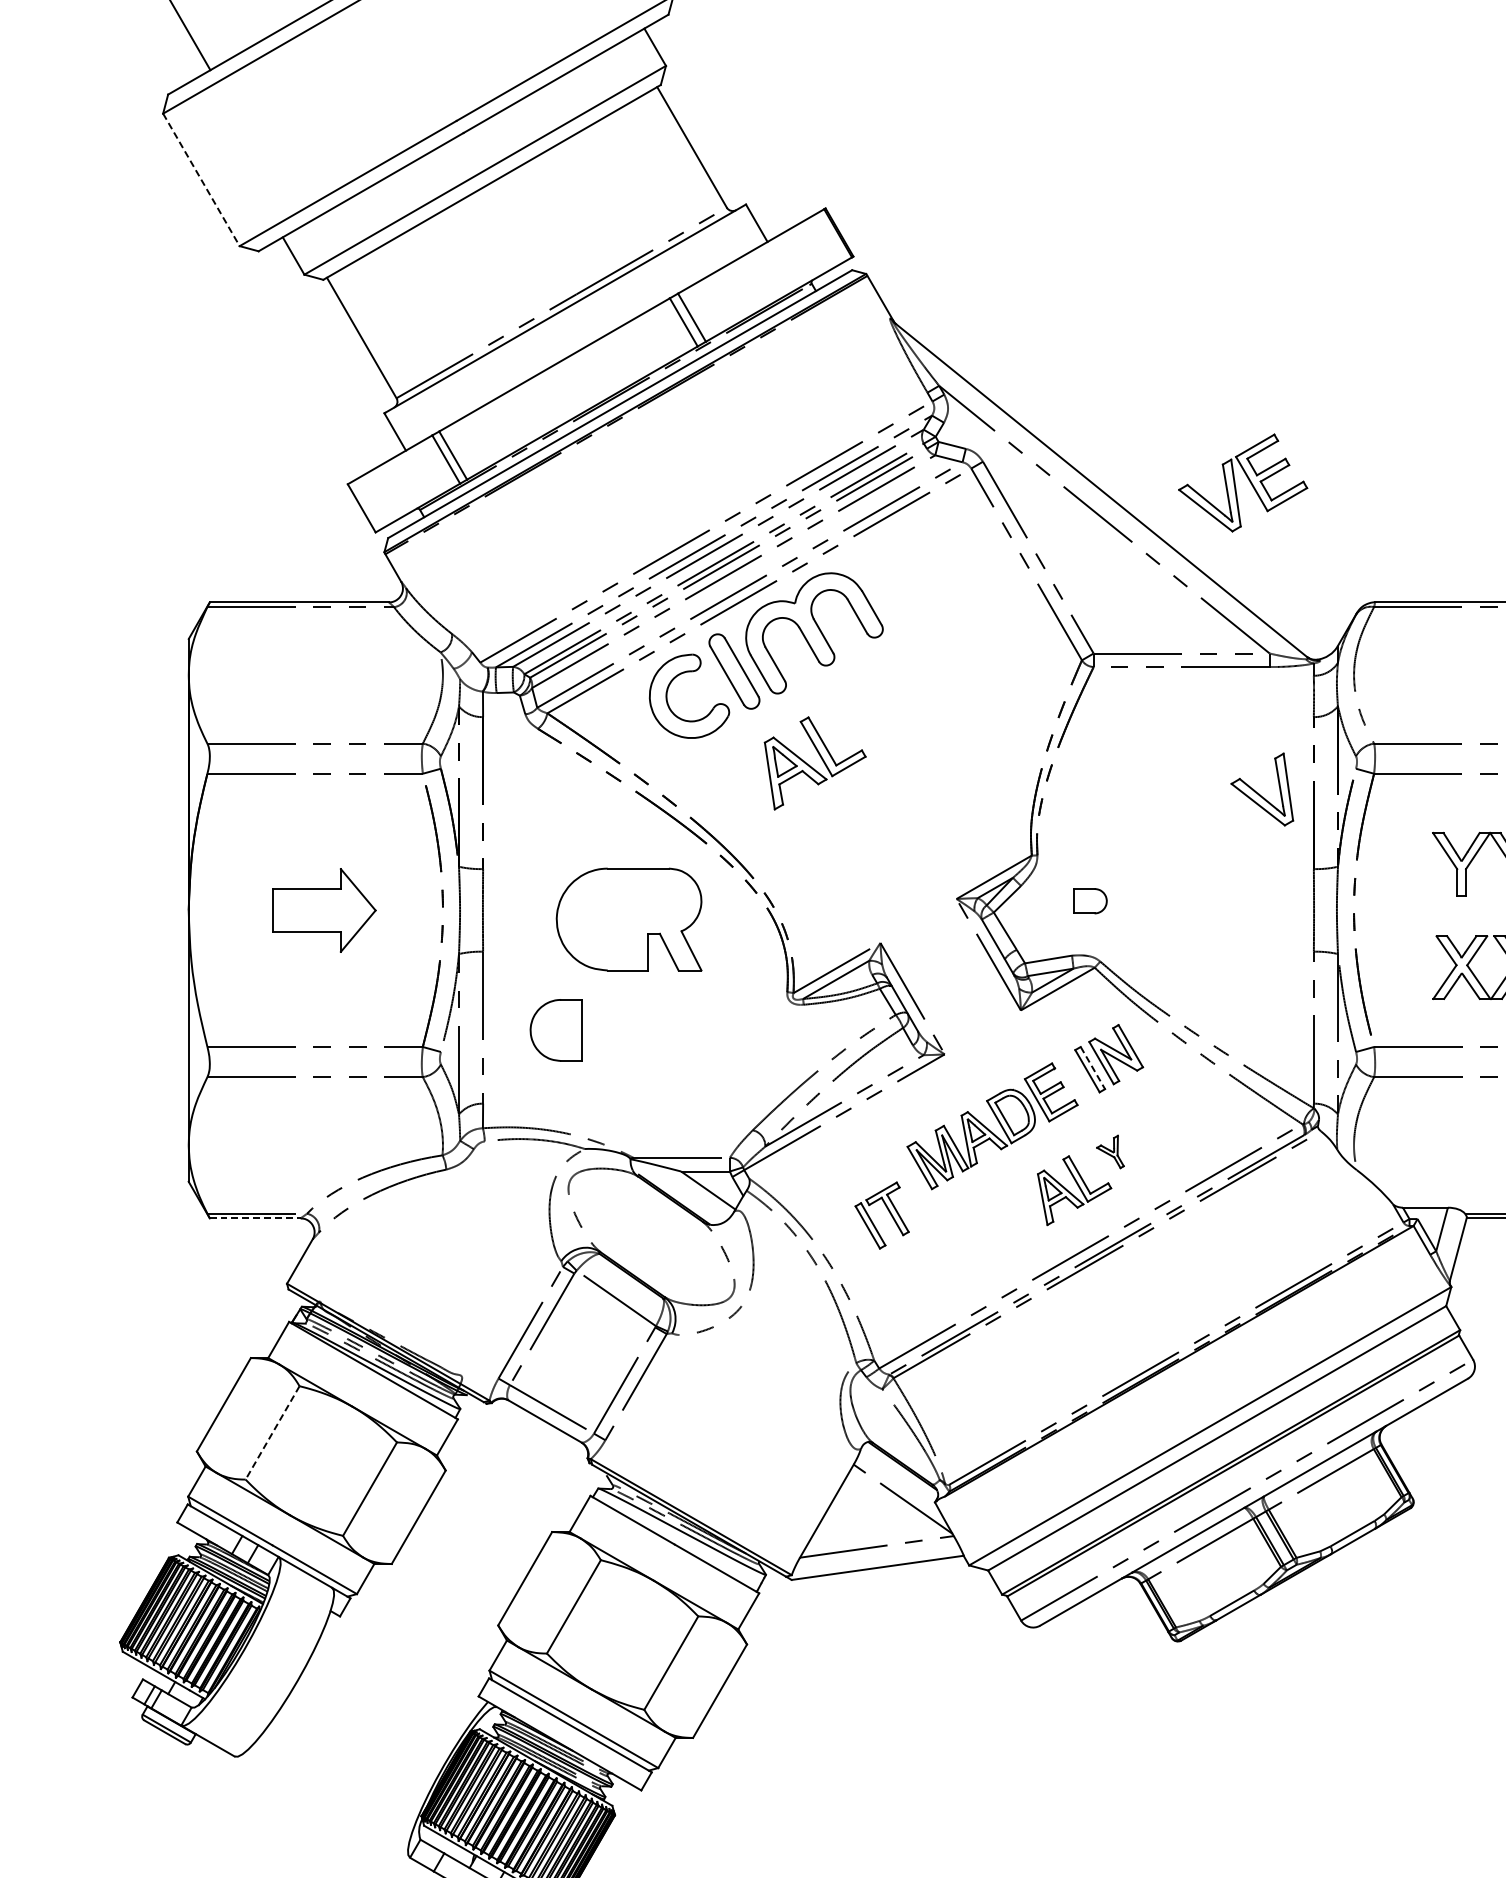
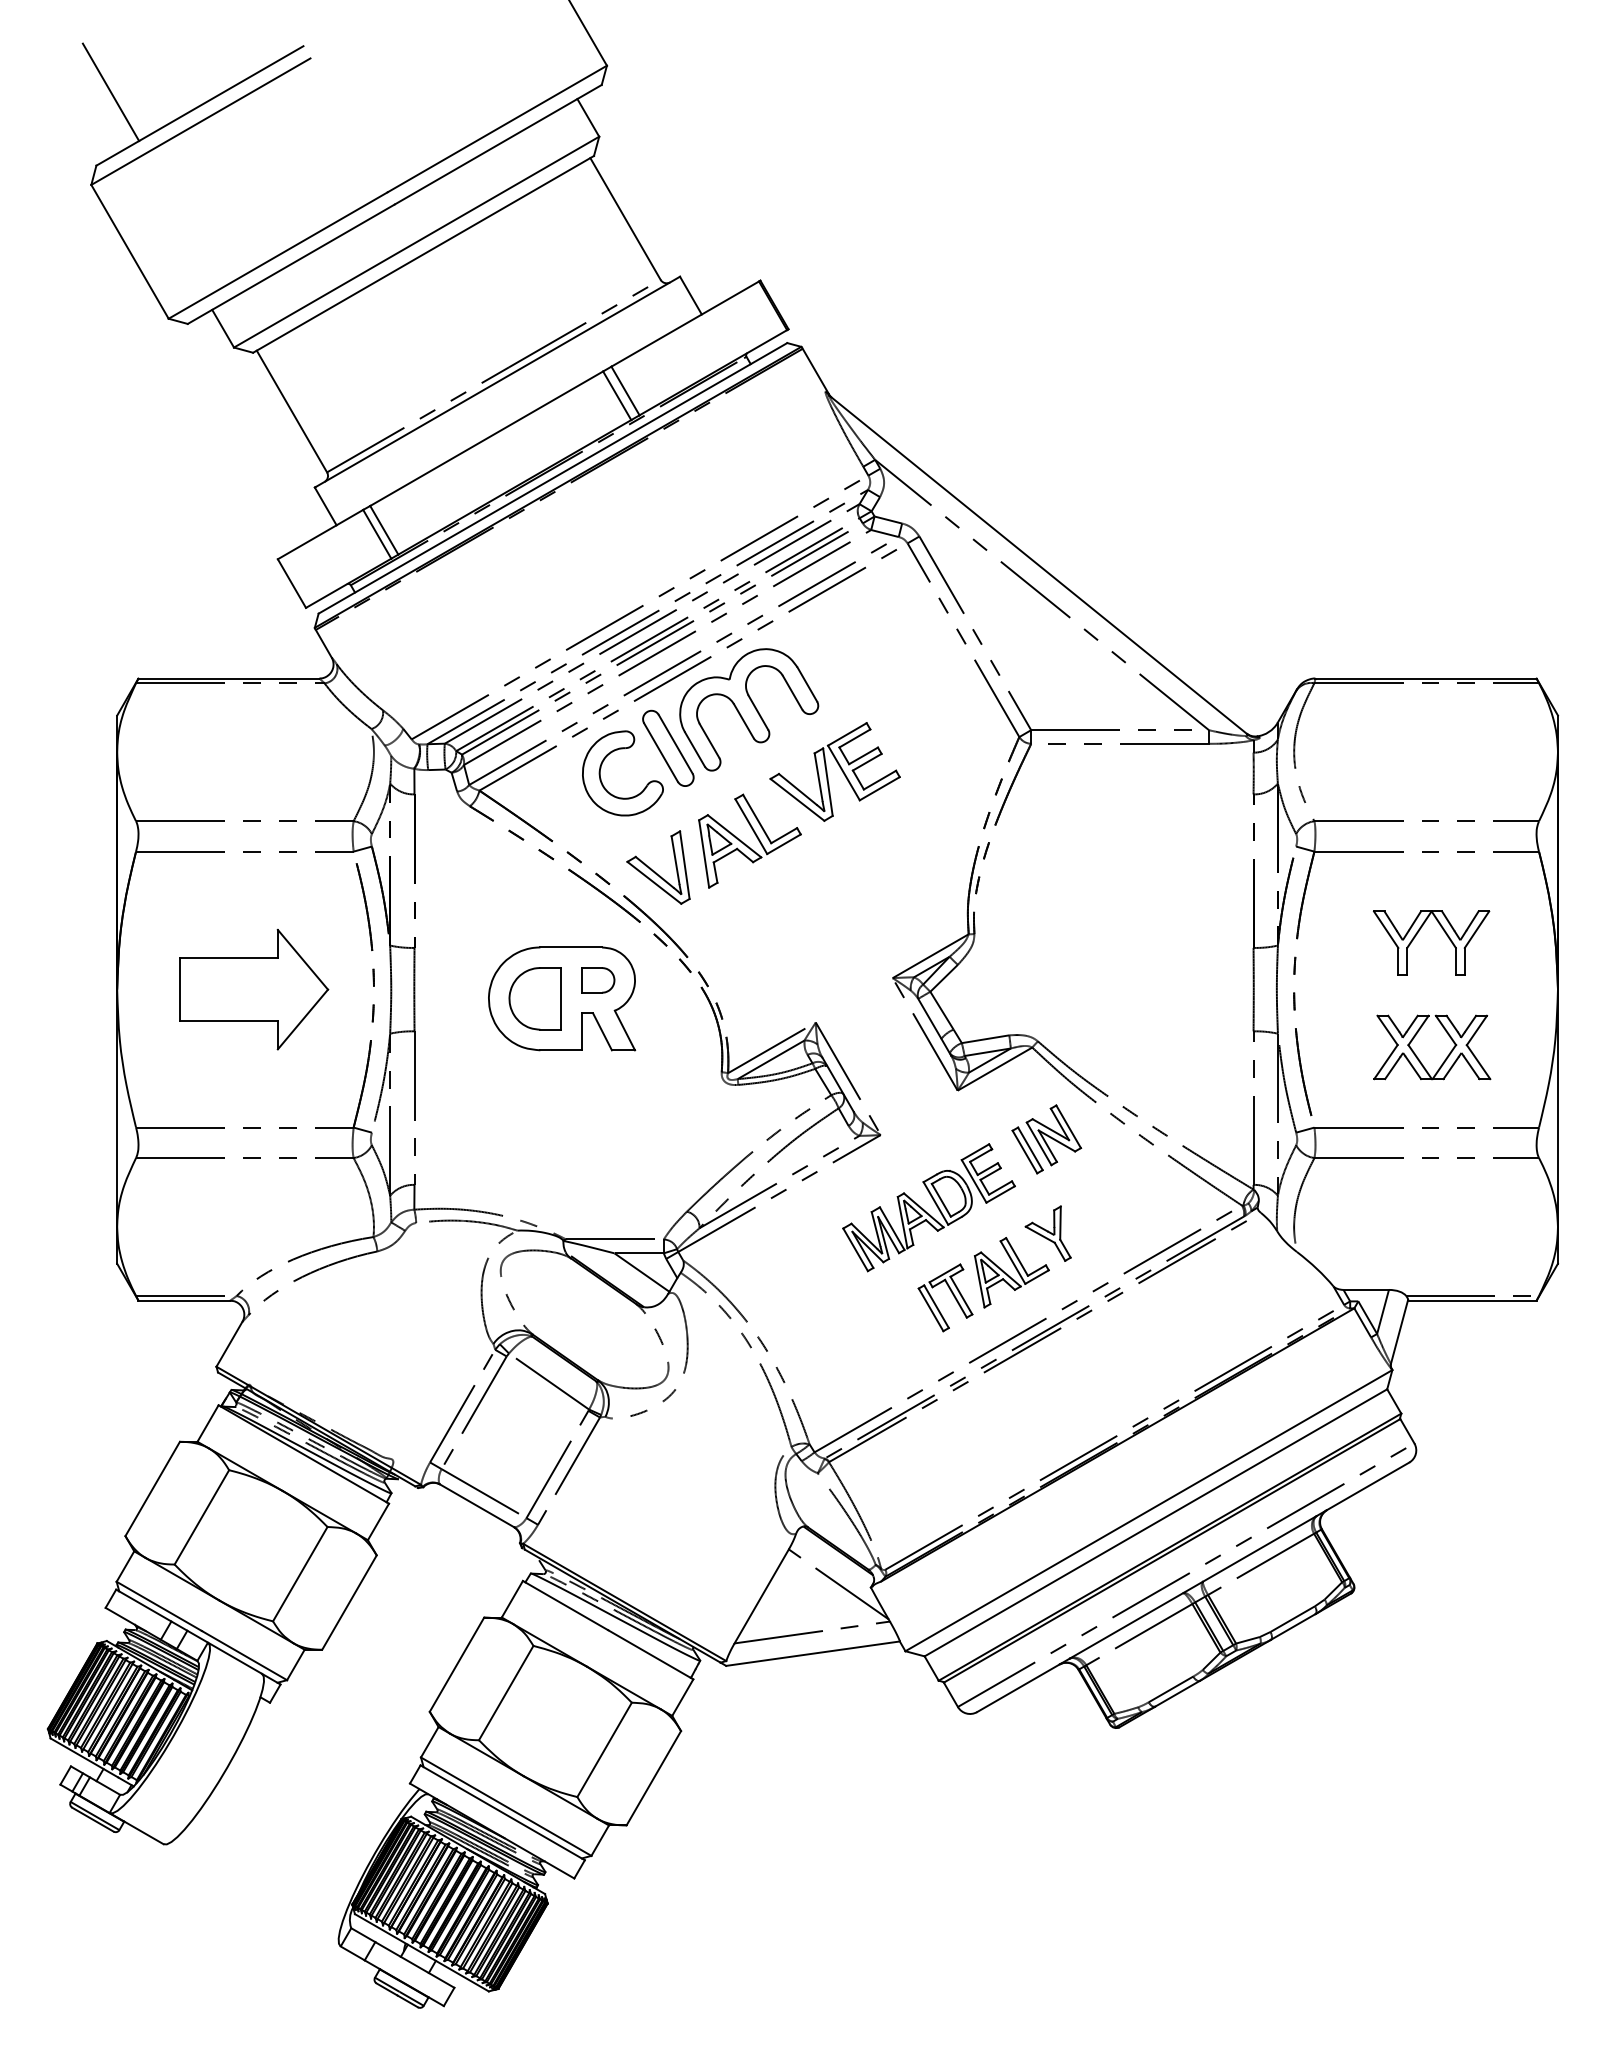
line: (201, 180) -> (130, 252), dashed -> solid
part: (1248, 480) -> (840, 769), moved
part: (1262, 789) -> (658, 867), moved
part: (1091, 901) -> (598, 980), moved
part: (324, 910) -> (254, 989), size x1.43
part: (555, 1030) -> (534, 998), moved
line: (1093, 1067) -> (1030, 1148), dashed -> solid
part: (1109, 1151) -> (1047, 1233), size x1.67
part: (888, 1211) -> (951, 1293), moved
line: (255, 1218) -> (184, 1300), dashed -> solid
line: (272, 1433) -> (201, 1517), dashed -> solid

